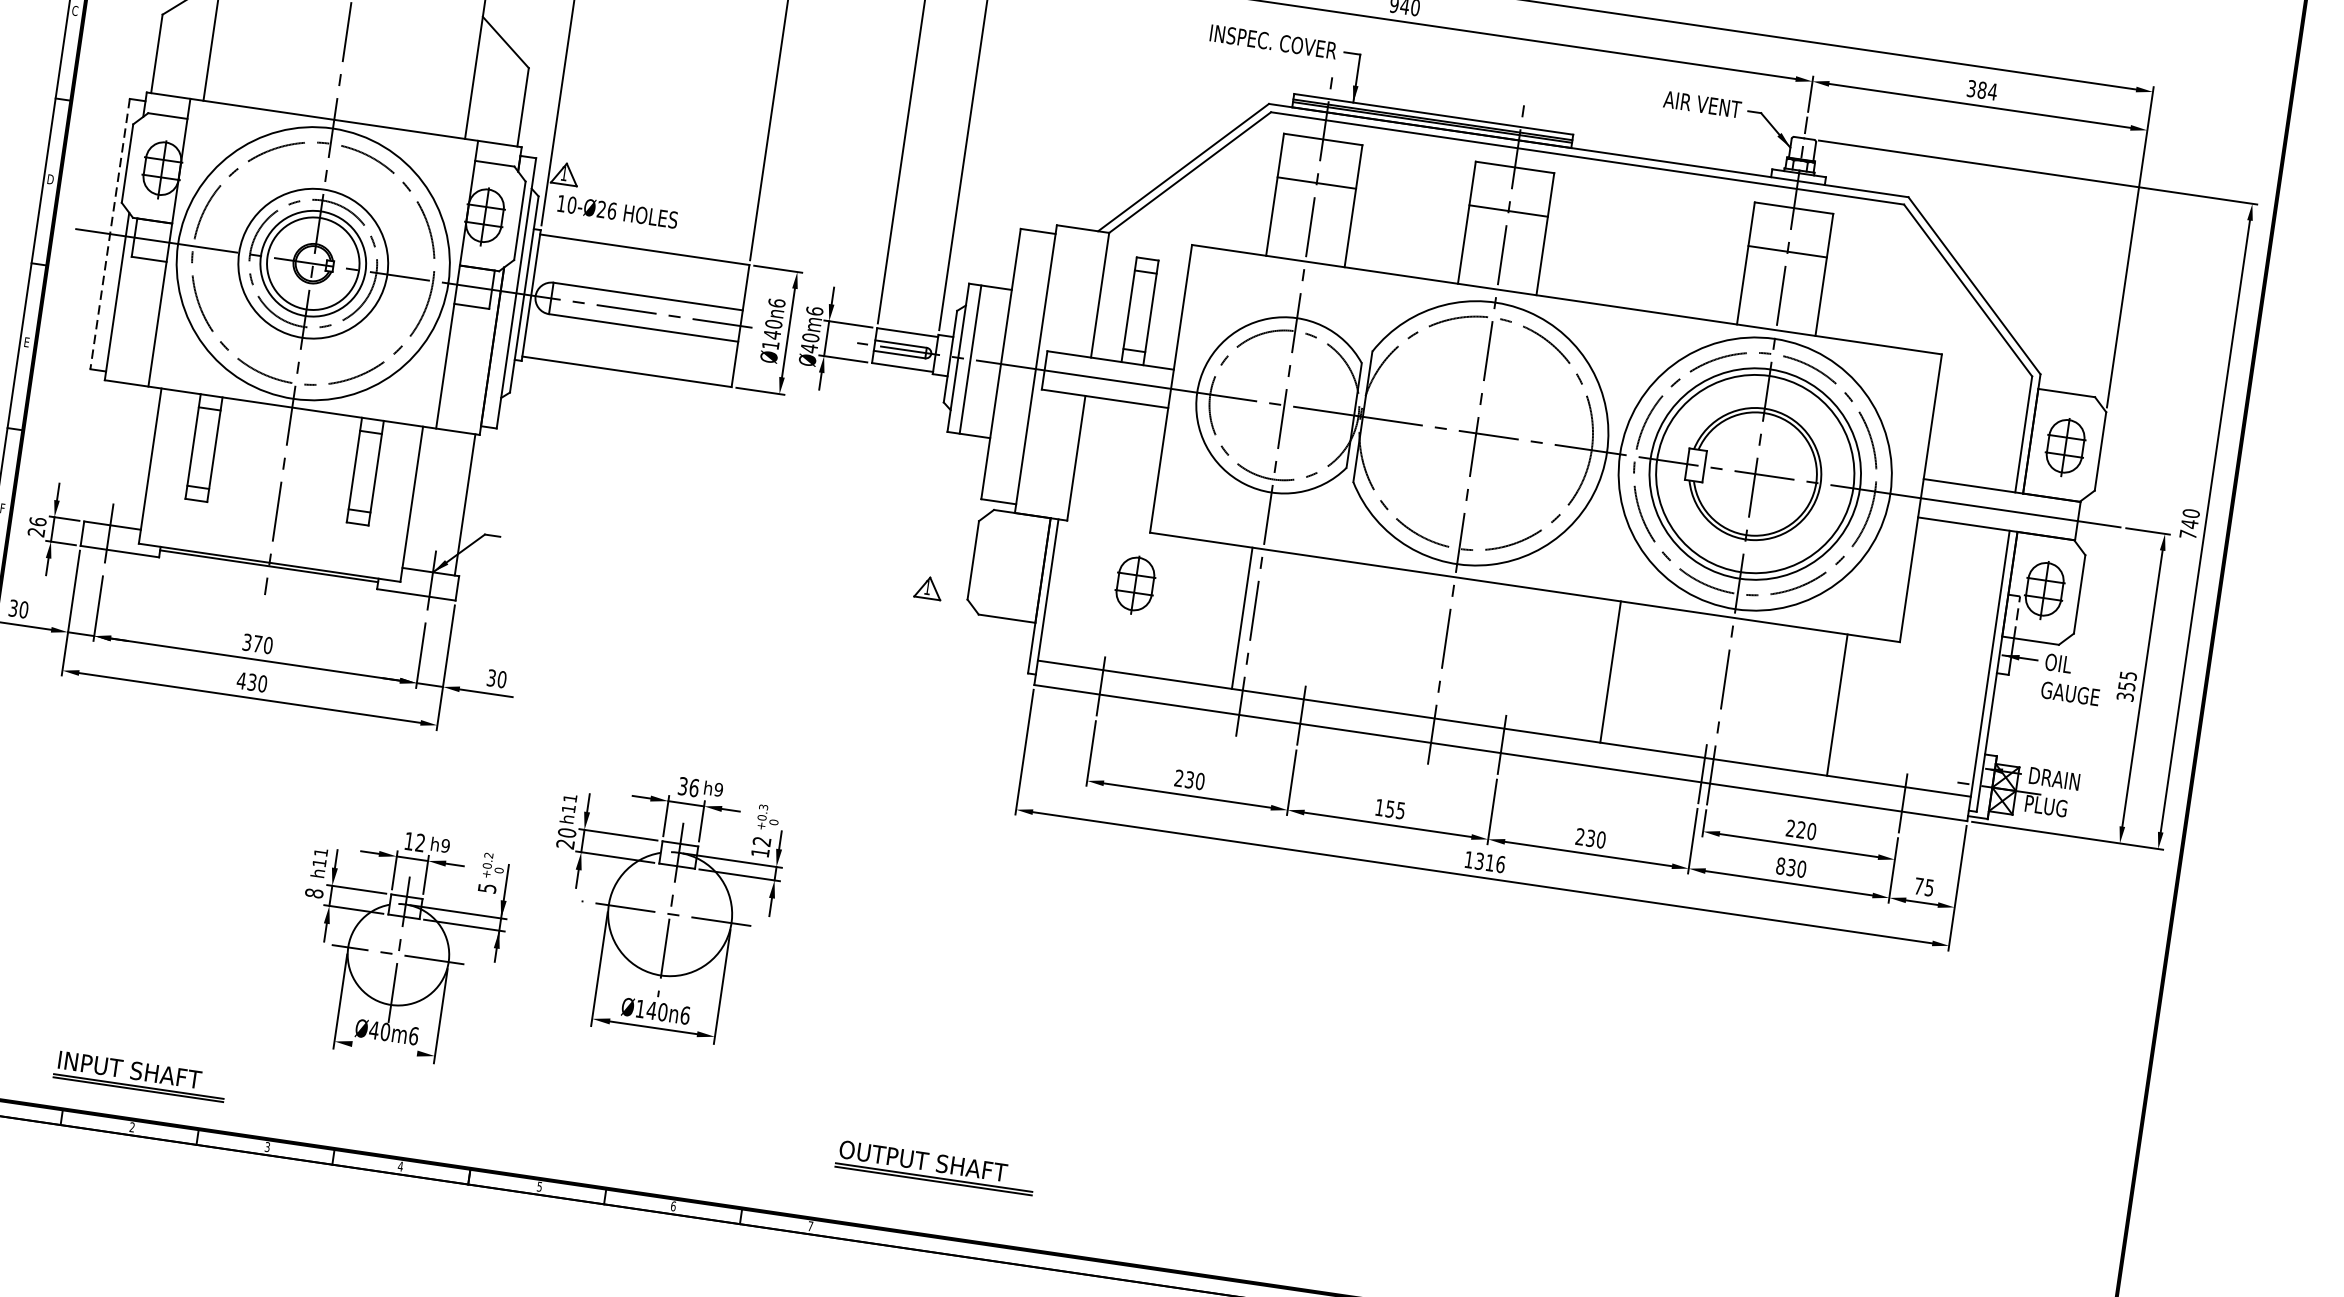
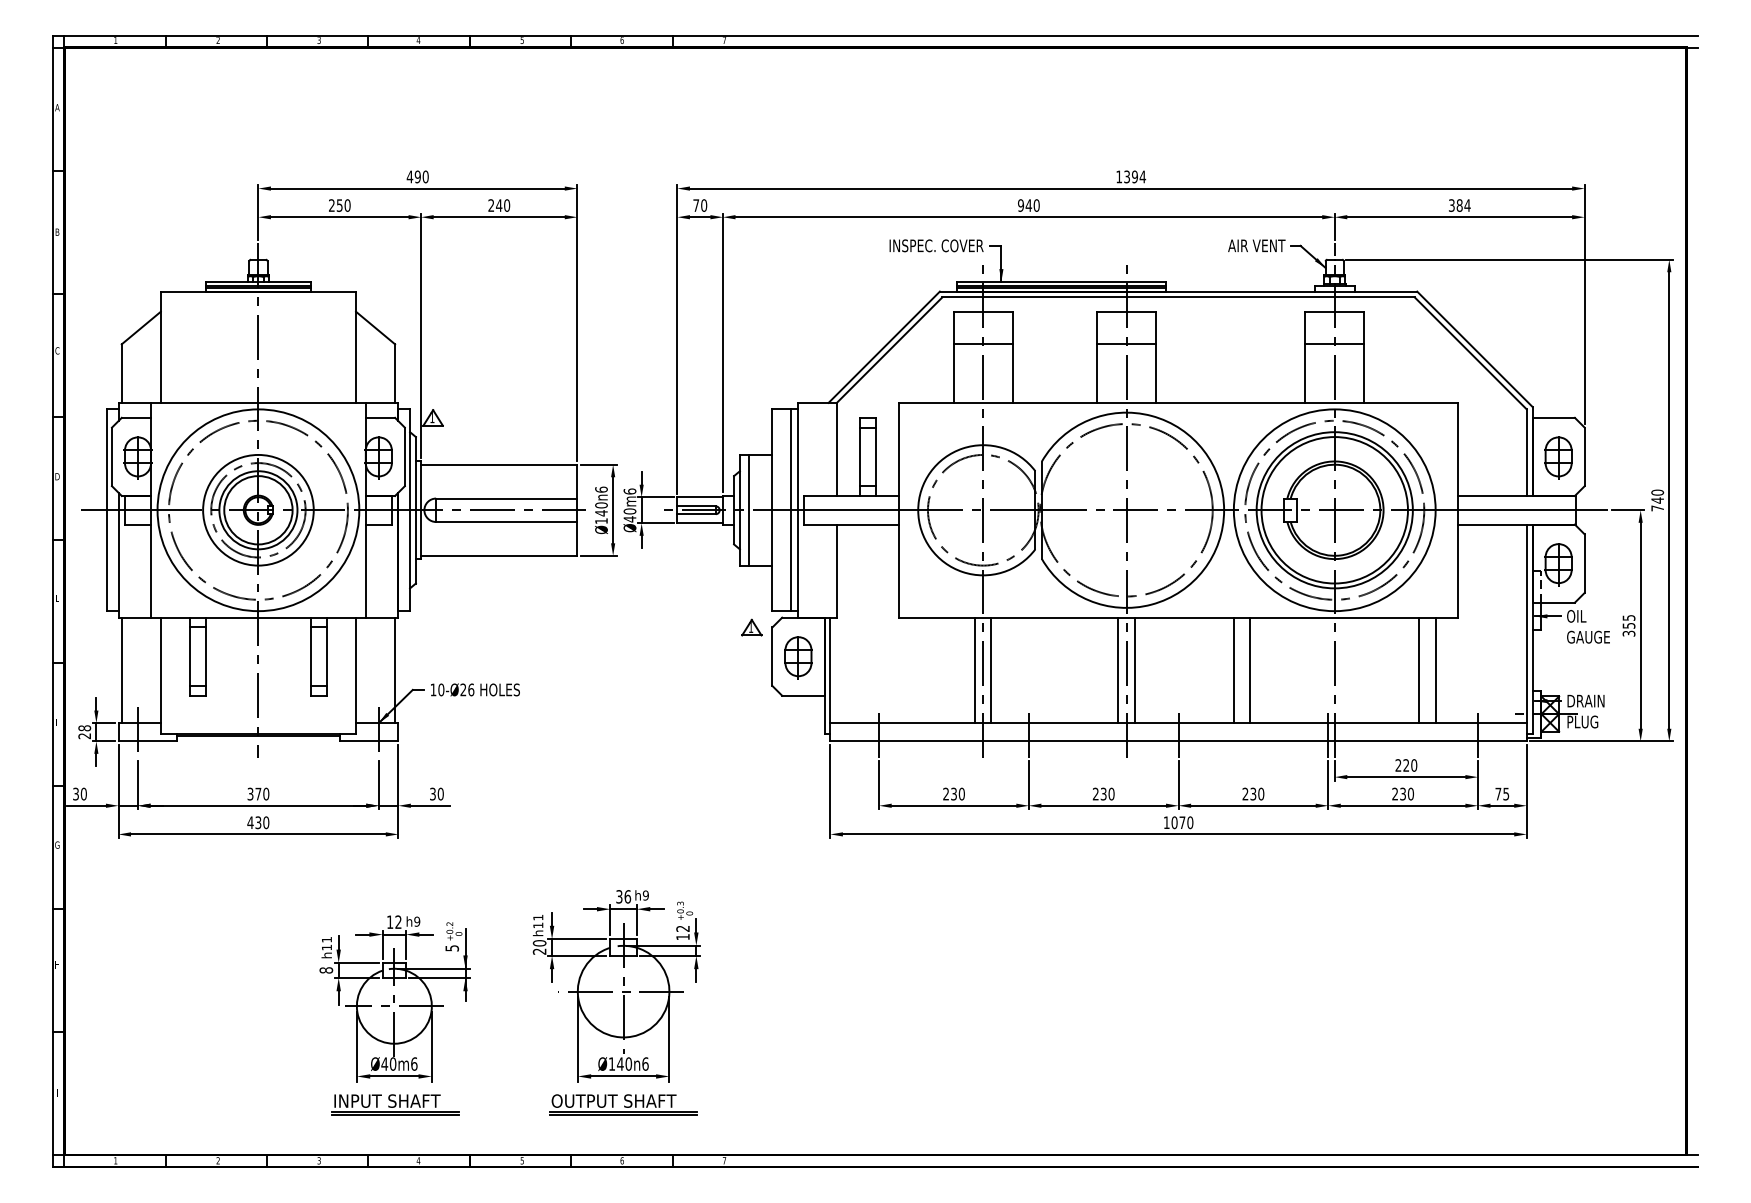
text: (617, 211) -> (475, 689), moved
line: (109, 234) -> (106, 510), dashed -> solid
line: (1027, 368) -> (791, 510), added
line: (98, 451) -> (121, 670), added
text: (37, 522) -> (84, 728), 26 -> 28
part: (1135, 585) -> (798, 657), moved
part: (928, 587) -> (751, 627), moved
line: (1264, 621) -> (991, 670), added
line: (1434, 646) -> (1118, 670), added
line: (1455, 649) -> (1134, 670), added
line: (1588, 668) -> (1233, 670), added
line: (1858, 708) -> (1435, 670), added
text: (1390, 808) -> (1103, 793), 155 -> 230
text: (1490, 862) -> (1182, 822), 1316 -> 1070
text: (1781, 866) -> (1395, 794), 830 -> 230
part: (661, 905) -> (616, 986), moved
line: (384, 1048) -> (394, 1076), added
part: (140, 1076) -> (395, 1104), moved
part: (935, 1167) -> (623, 1104), moved

